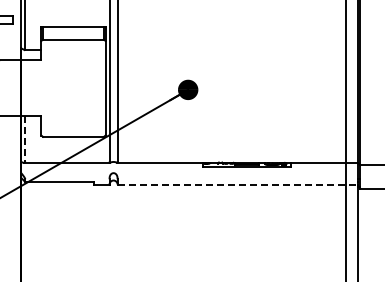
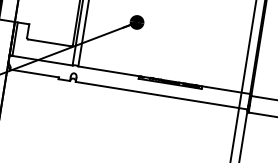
line: (25, 138) -> (15, 38), dashed -> solid
line: (238, 184) -> (162, 95), dashed -> solid

